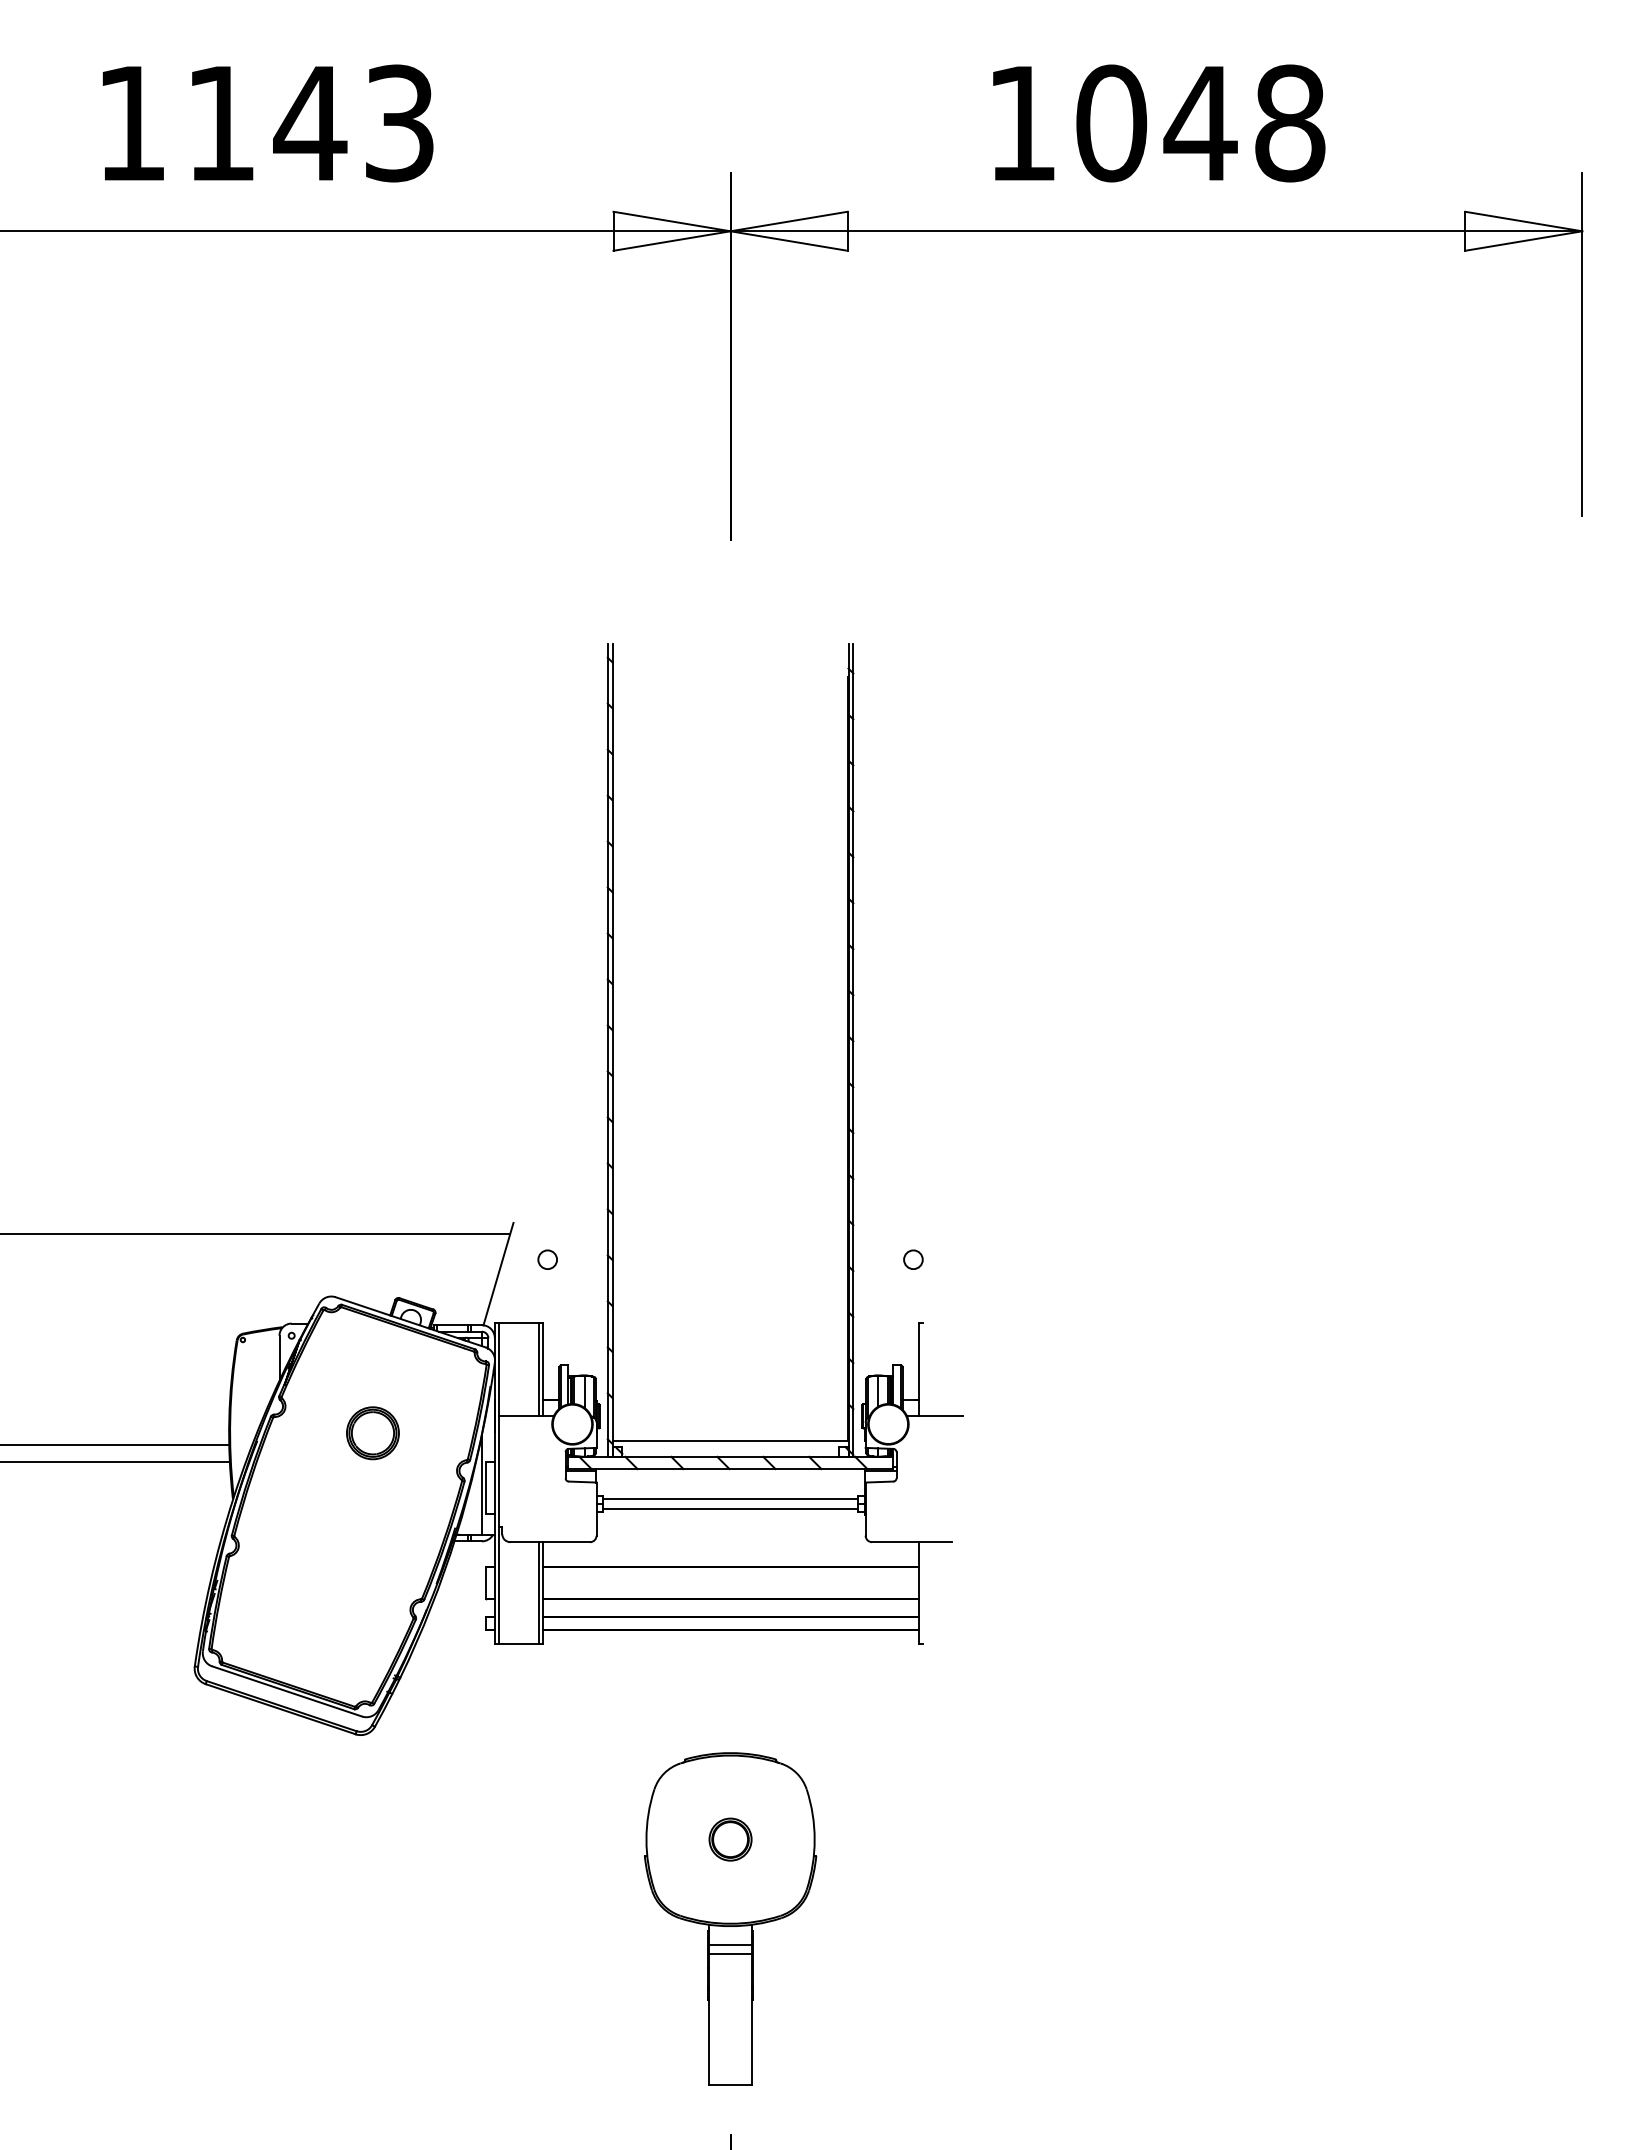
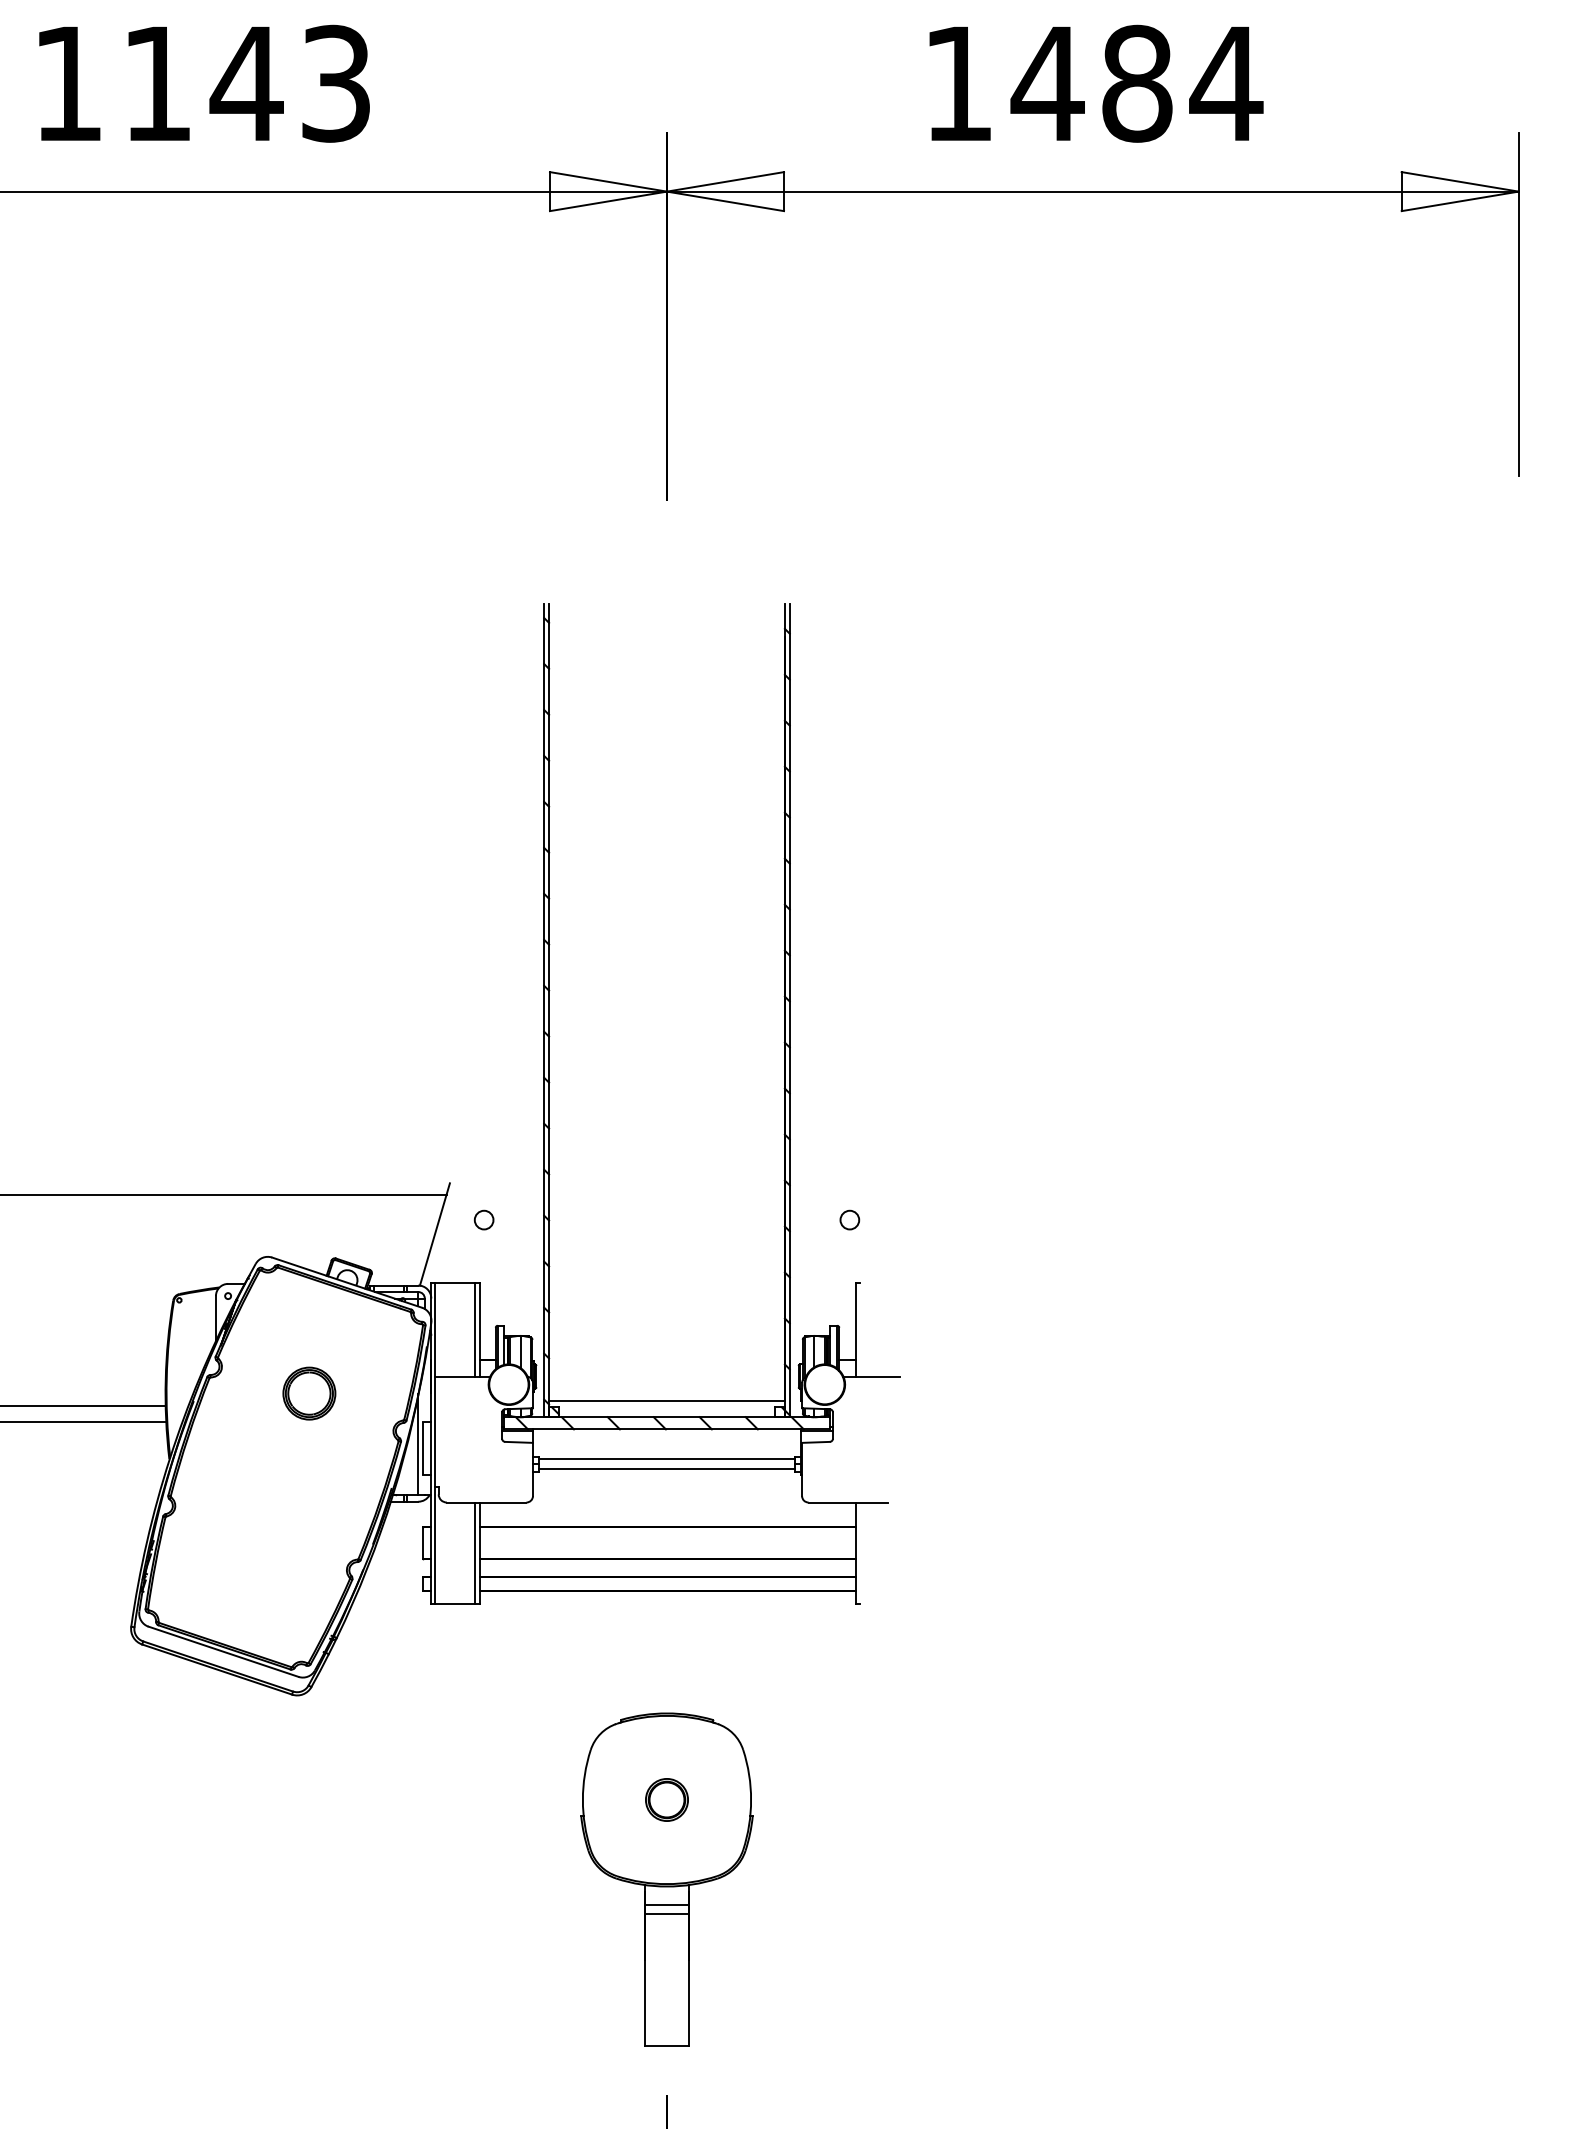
text: (1200, 123) -> (1136, 83), 1048 -> 1484

